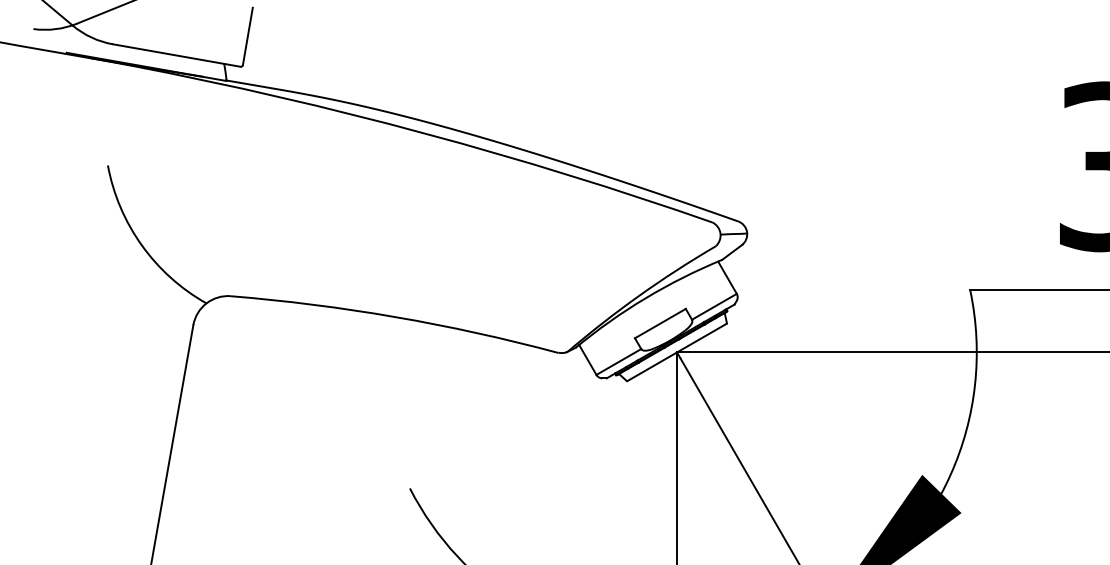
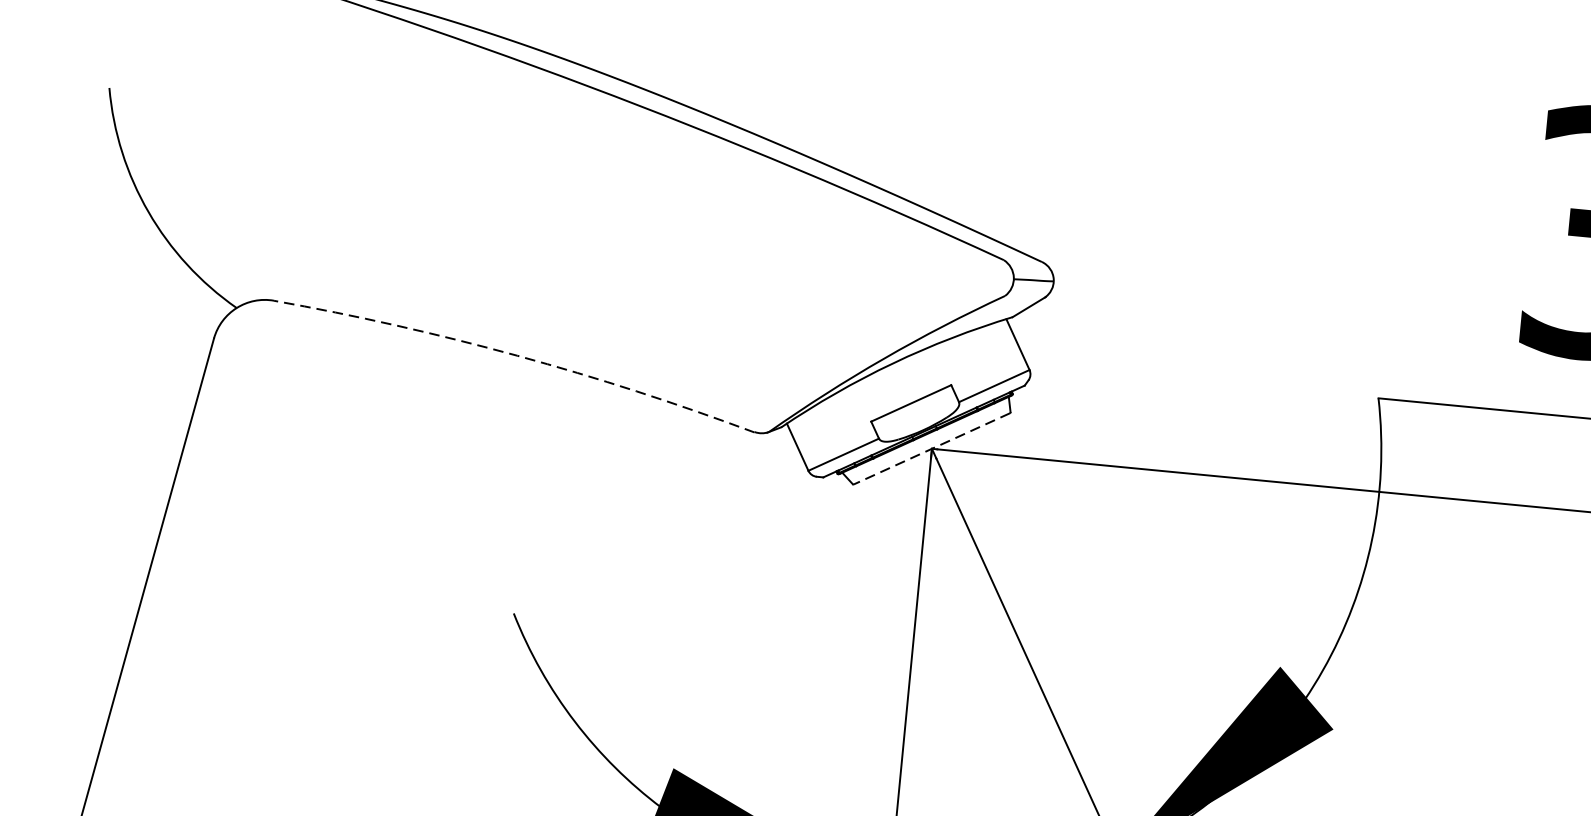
arc: (395, 317) -> (516, 356), solid -> dashed
line: (676, 352) -> (931, 448), solid -> dashed

